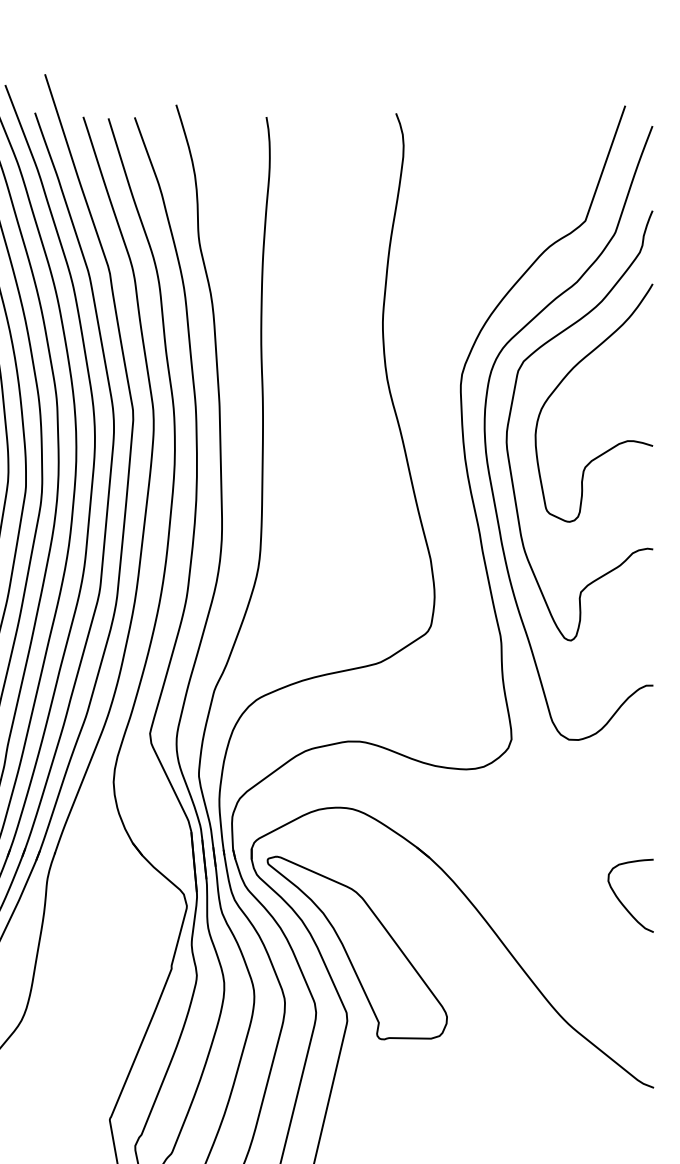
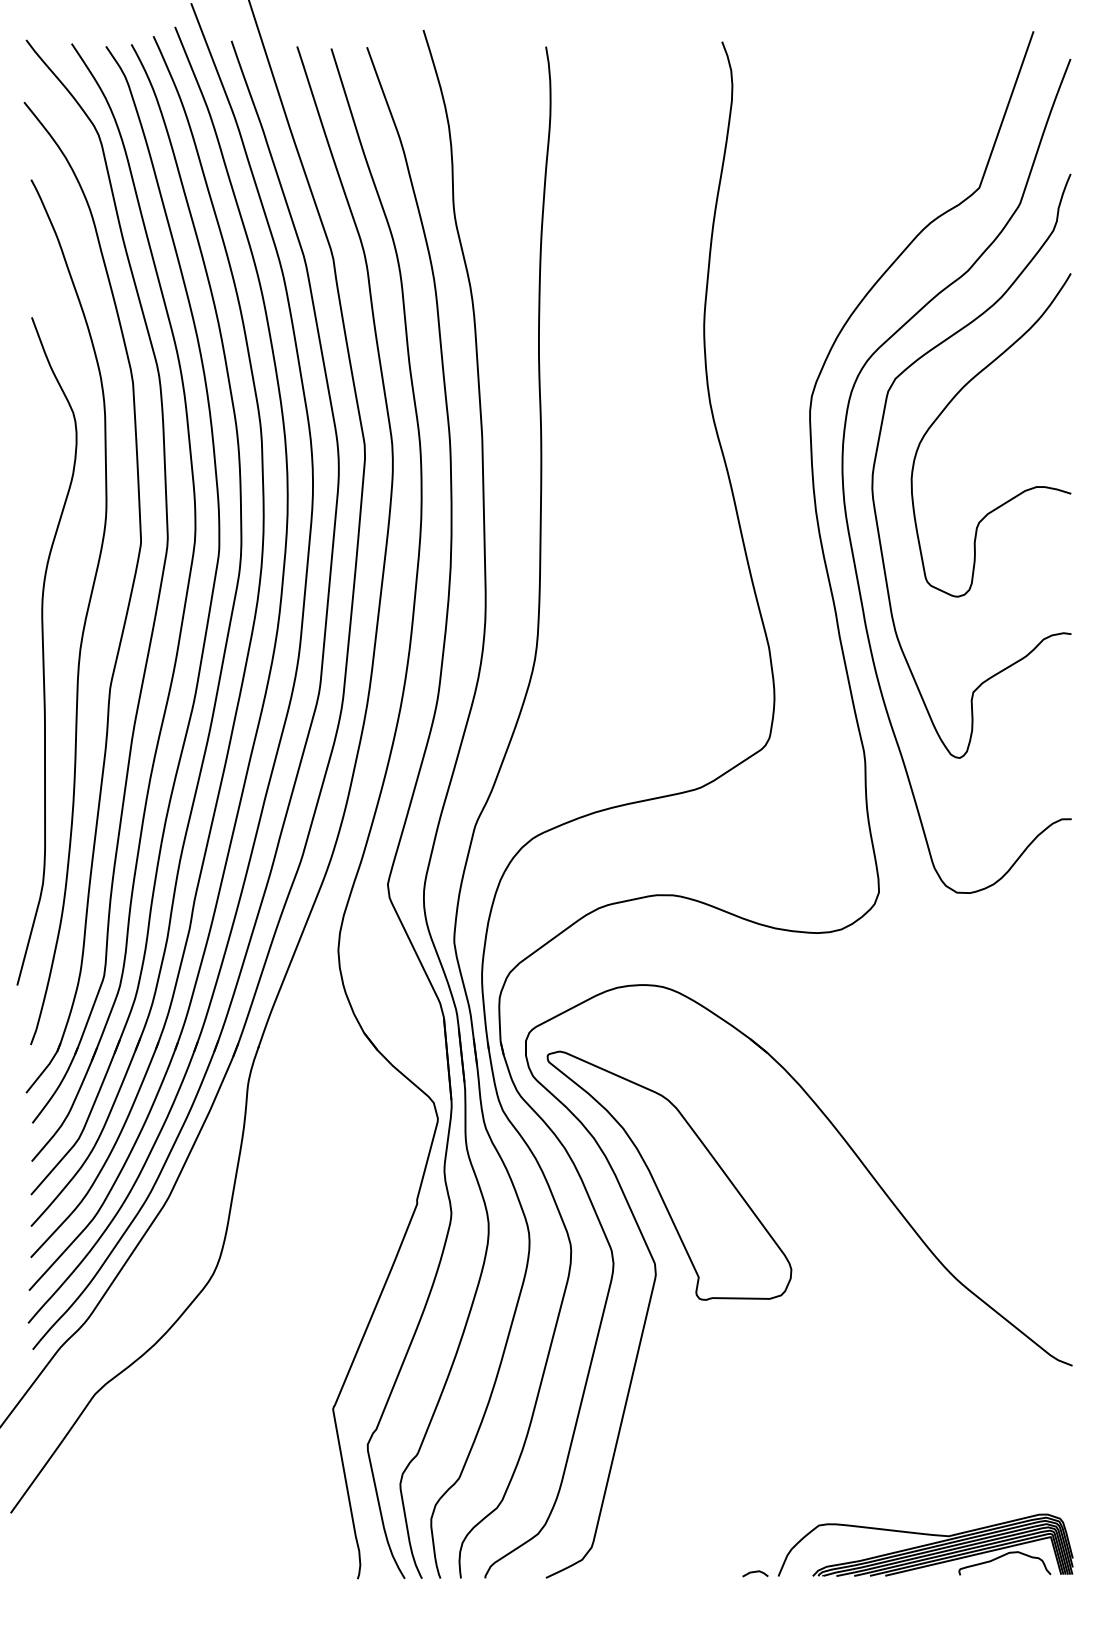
curve: (622, 902) -> (1029, 1114), removed

